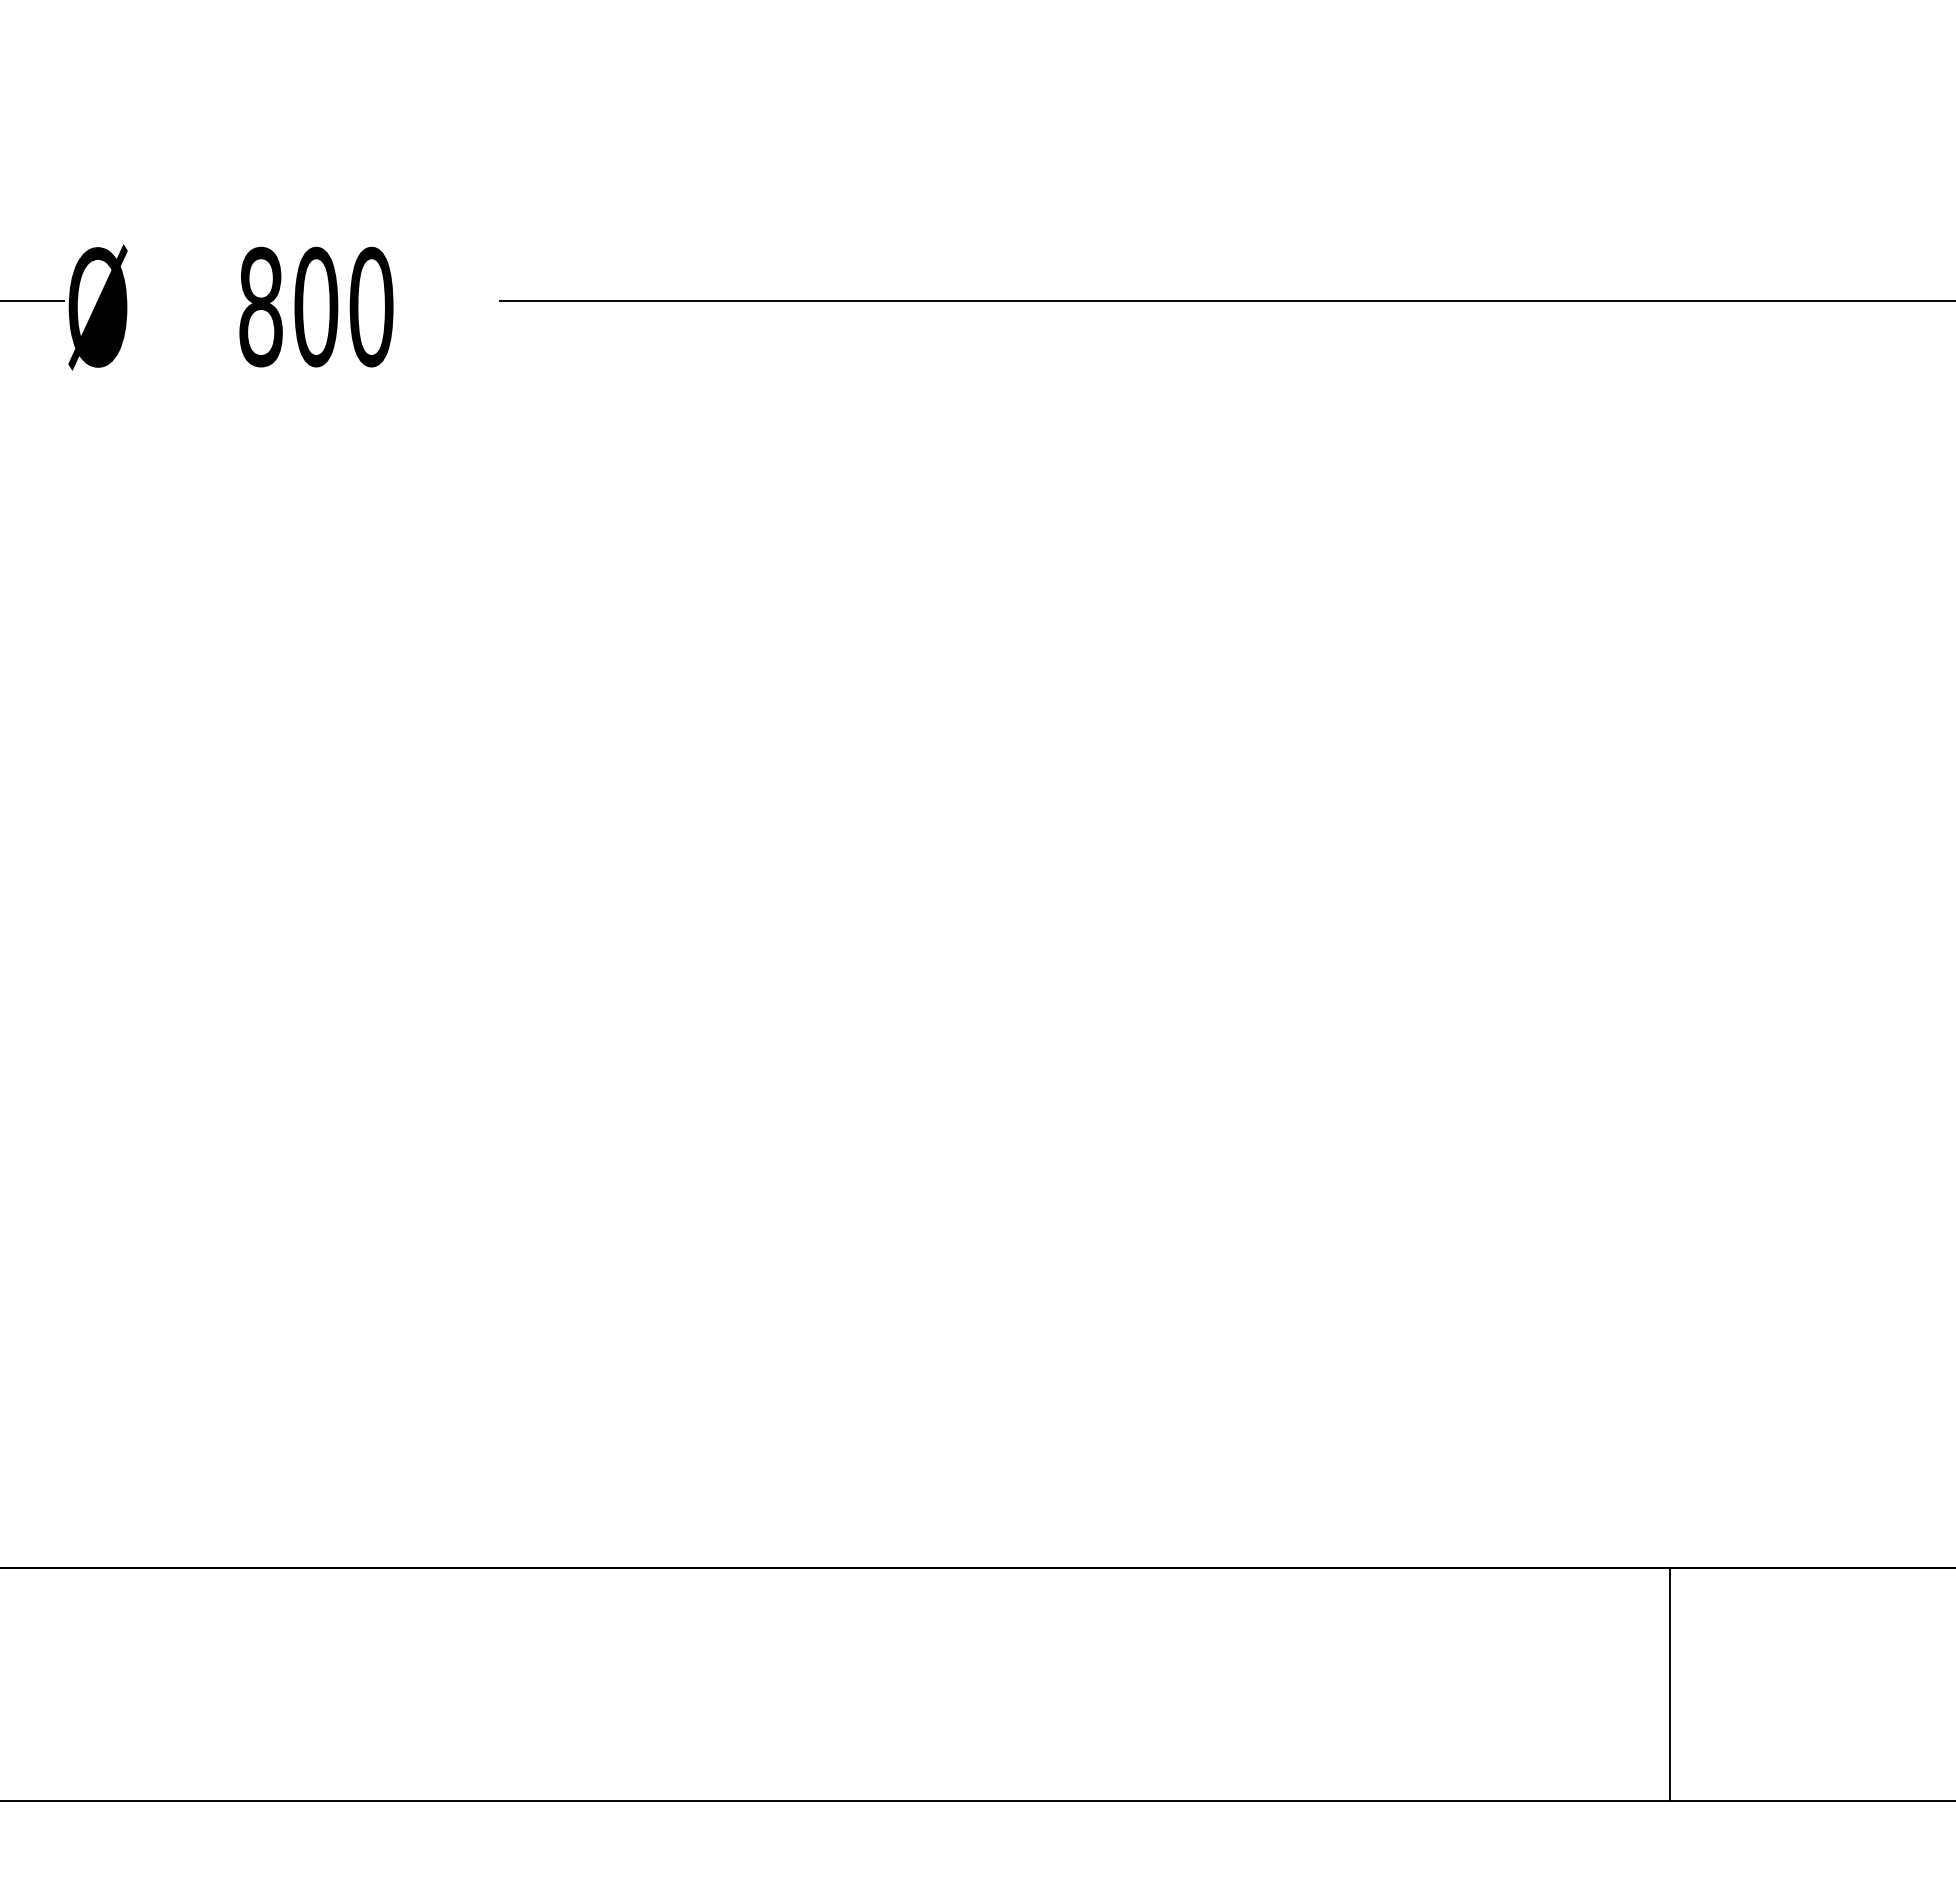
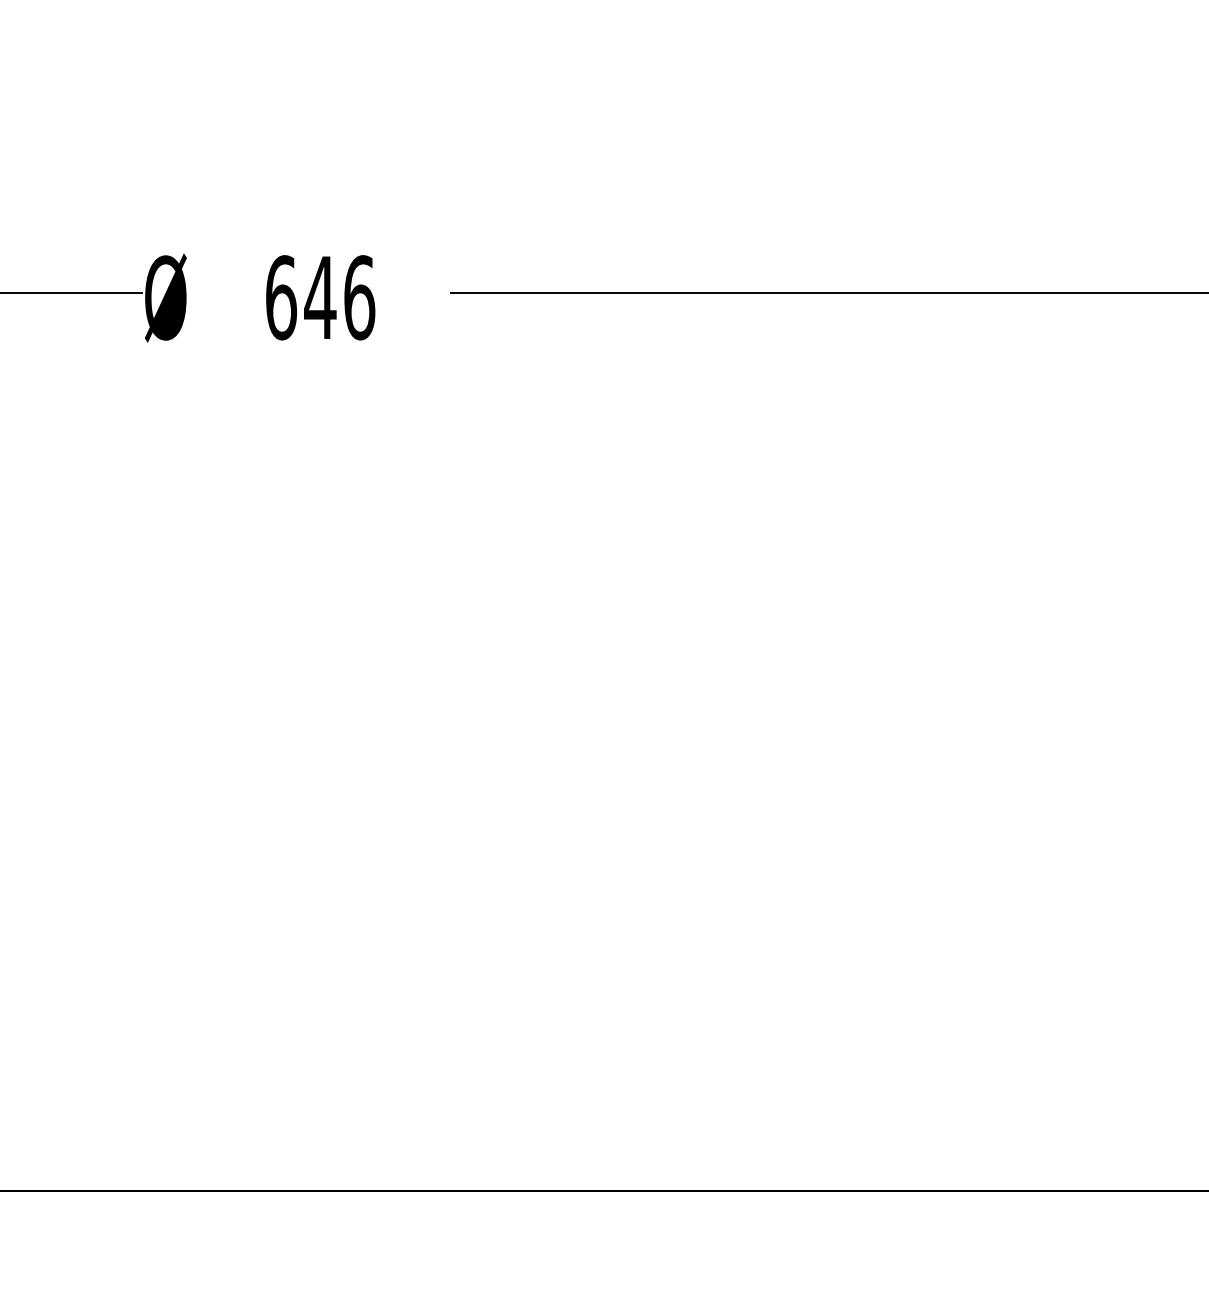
text: (316, 306) -> (320, 297), 800 -> 646

